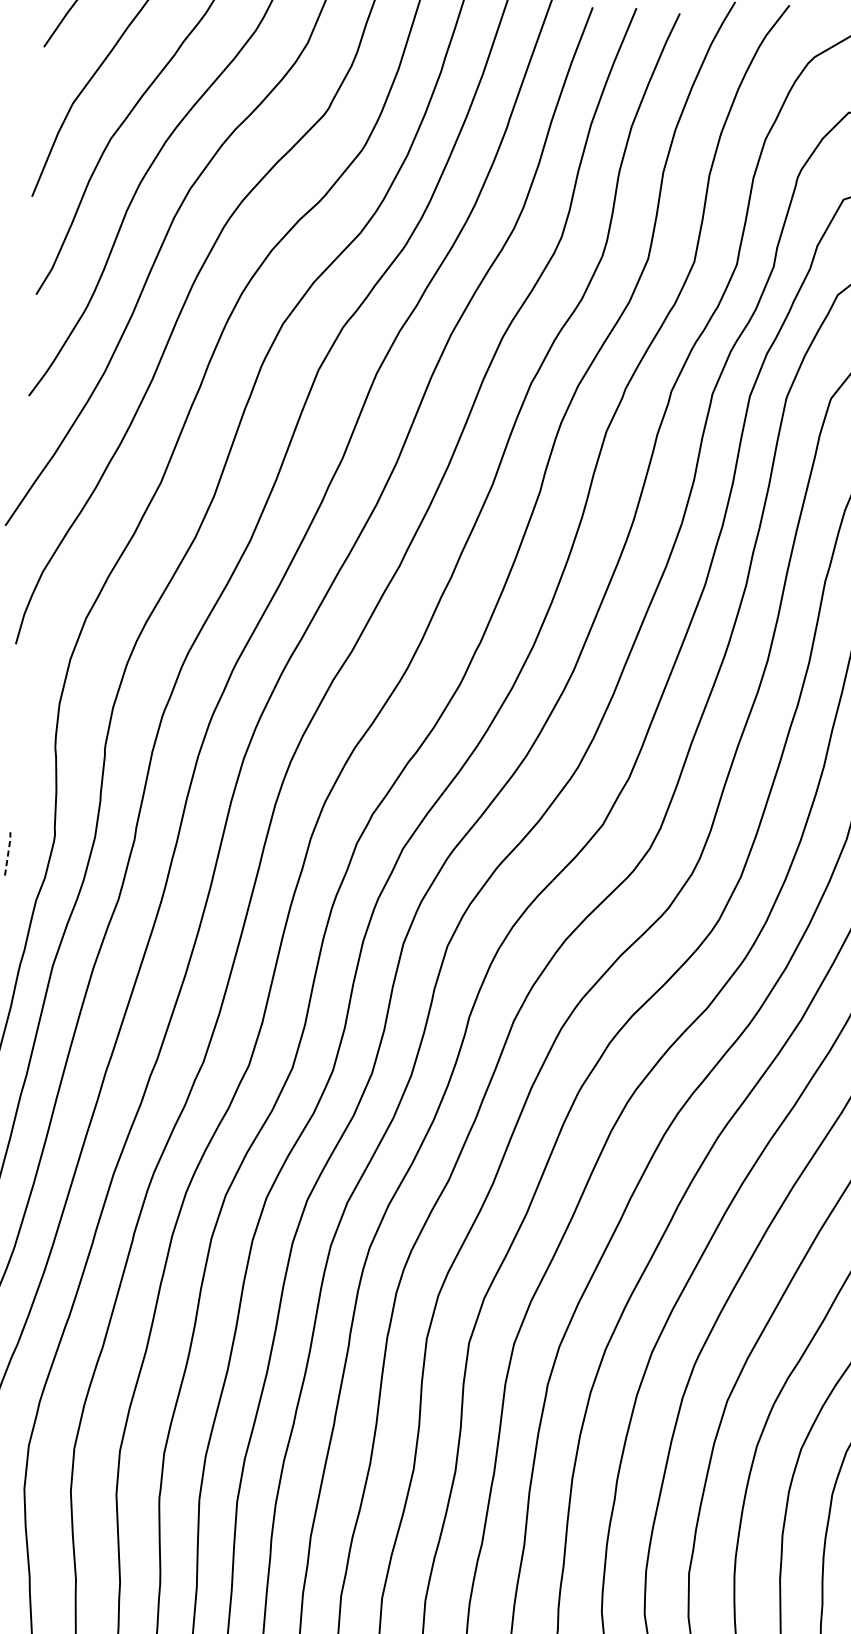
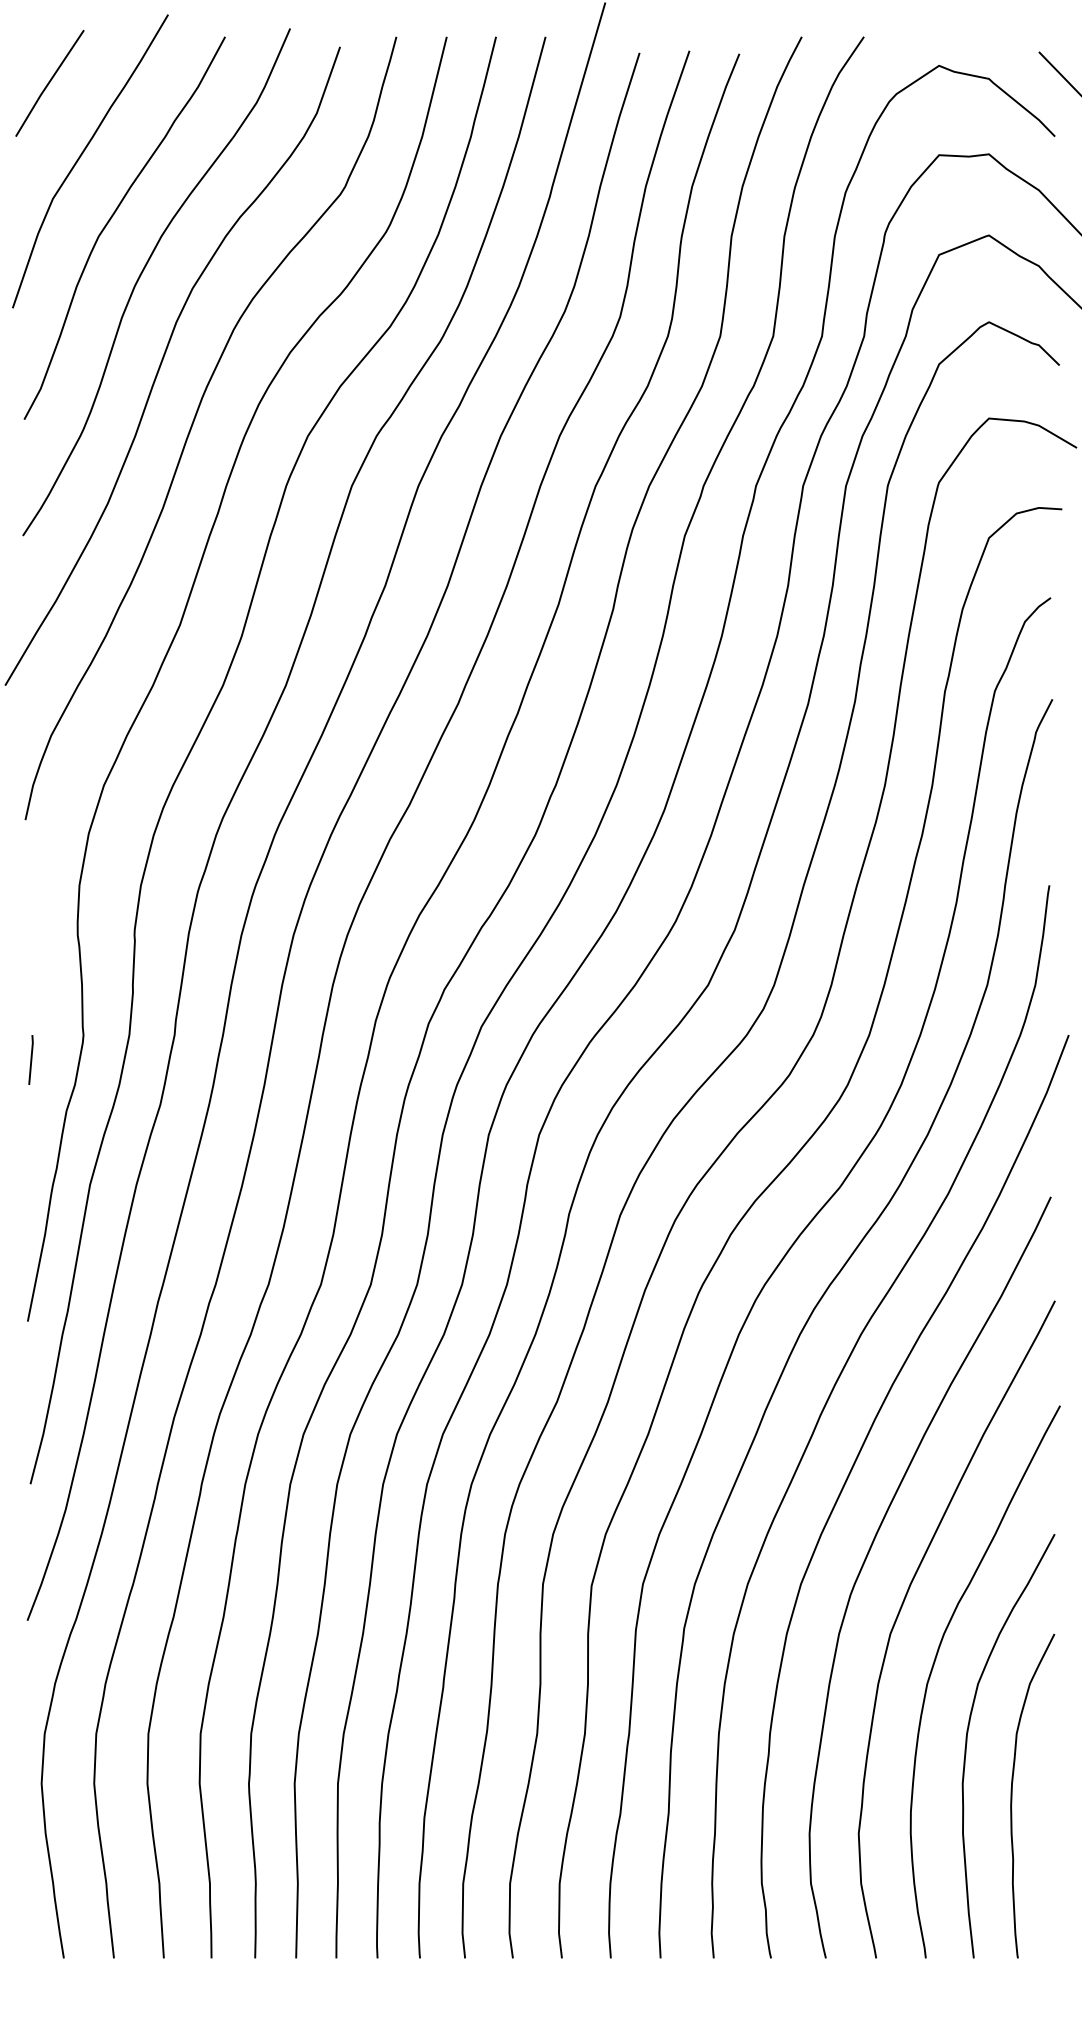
line: (8, 853) -> (31, 1059), dashed -> solid

